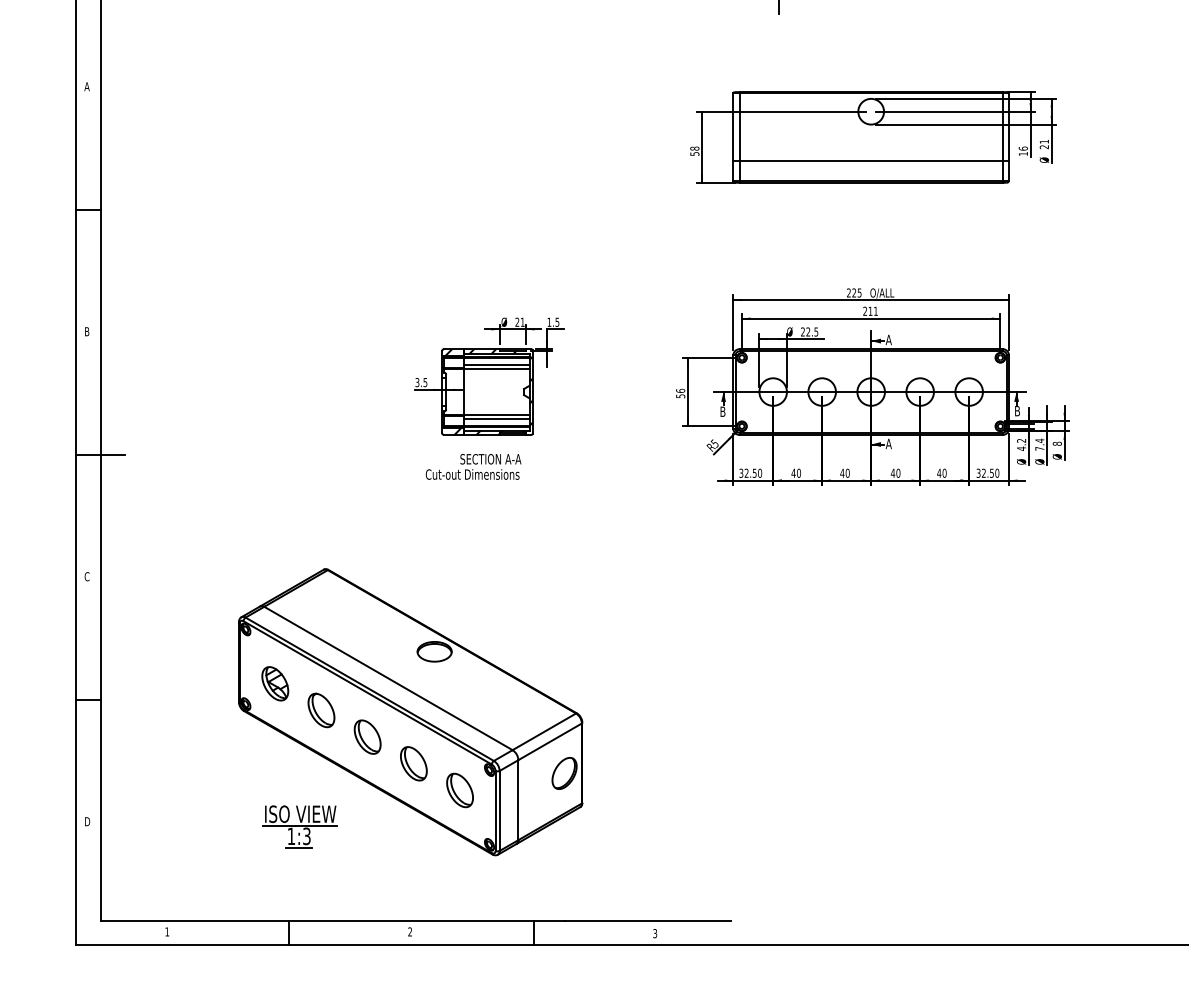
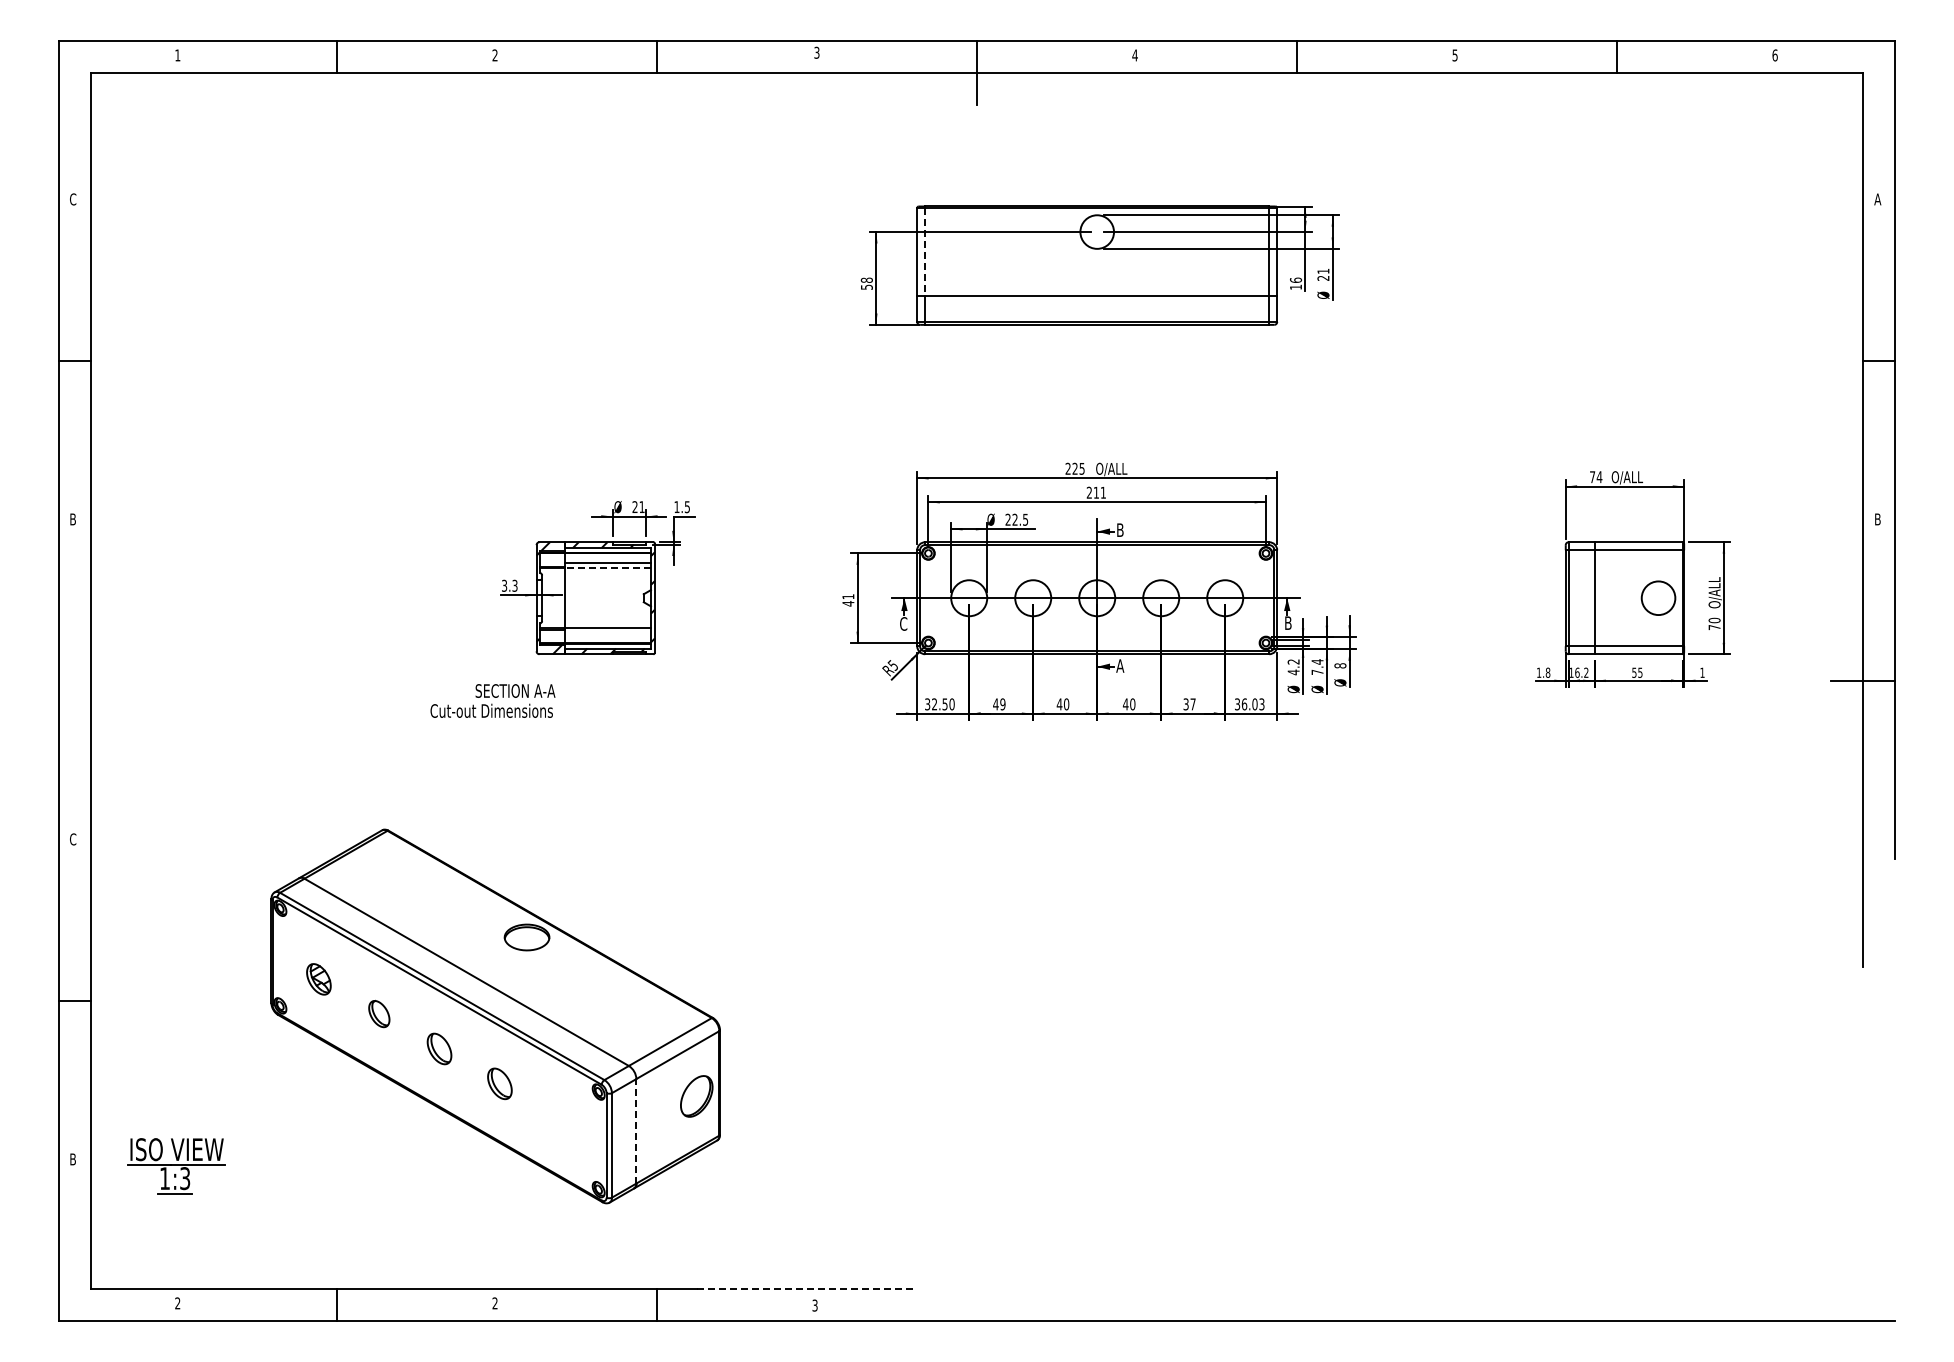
text: (86, 86) -> (72, 199), A -> C
line: (739, 127) -> (925, 252), solid -> dashed
text: (889, 339) -> (1120, 529), A -> B
line: (497, 369) -> (608, 568), solid -> dashed
text: (425, 381) -> (514, 584), 3.5 -> 3.3
text: (680, 393) -> (848, 600), 56 -> 41
text: (722, 411) -> (903, 623), B -> C
line: (496, 418) -> (607, 632), removed
line: (100, 455) -> (90, 681), removed
text: (473, 466) -> (492, 700), moved
text: (798, 473) -> (1002, 704), 40 -> 49
text: (941, 473) -> (1189, 704), 40 -> 37
text: (990, 473) -> (1252, 704), 32.50 -> 36.03
part: (274, 683) -> (318, 979), size x0.7
part: (321, 709) -> (379, 1013), size x0.6
part: (367, 736) -> (439, 1048), size x0.7
part: (413, 763) -> (499, 1083), size x0.7
part: (460, 790) -> (560, 1118), removed
line: (518, 799) -> (636, 1130), solid -> dashed
text: (87, 821) -> (73, 1159), D -> B
part: (300, 827) -> (176, 1166), moved
line: (648, 920) -> (806, 1288), solid -> dashed
text: (167, 932) -> (177, 1303), 1 -> 2

